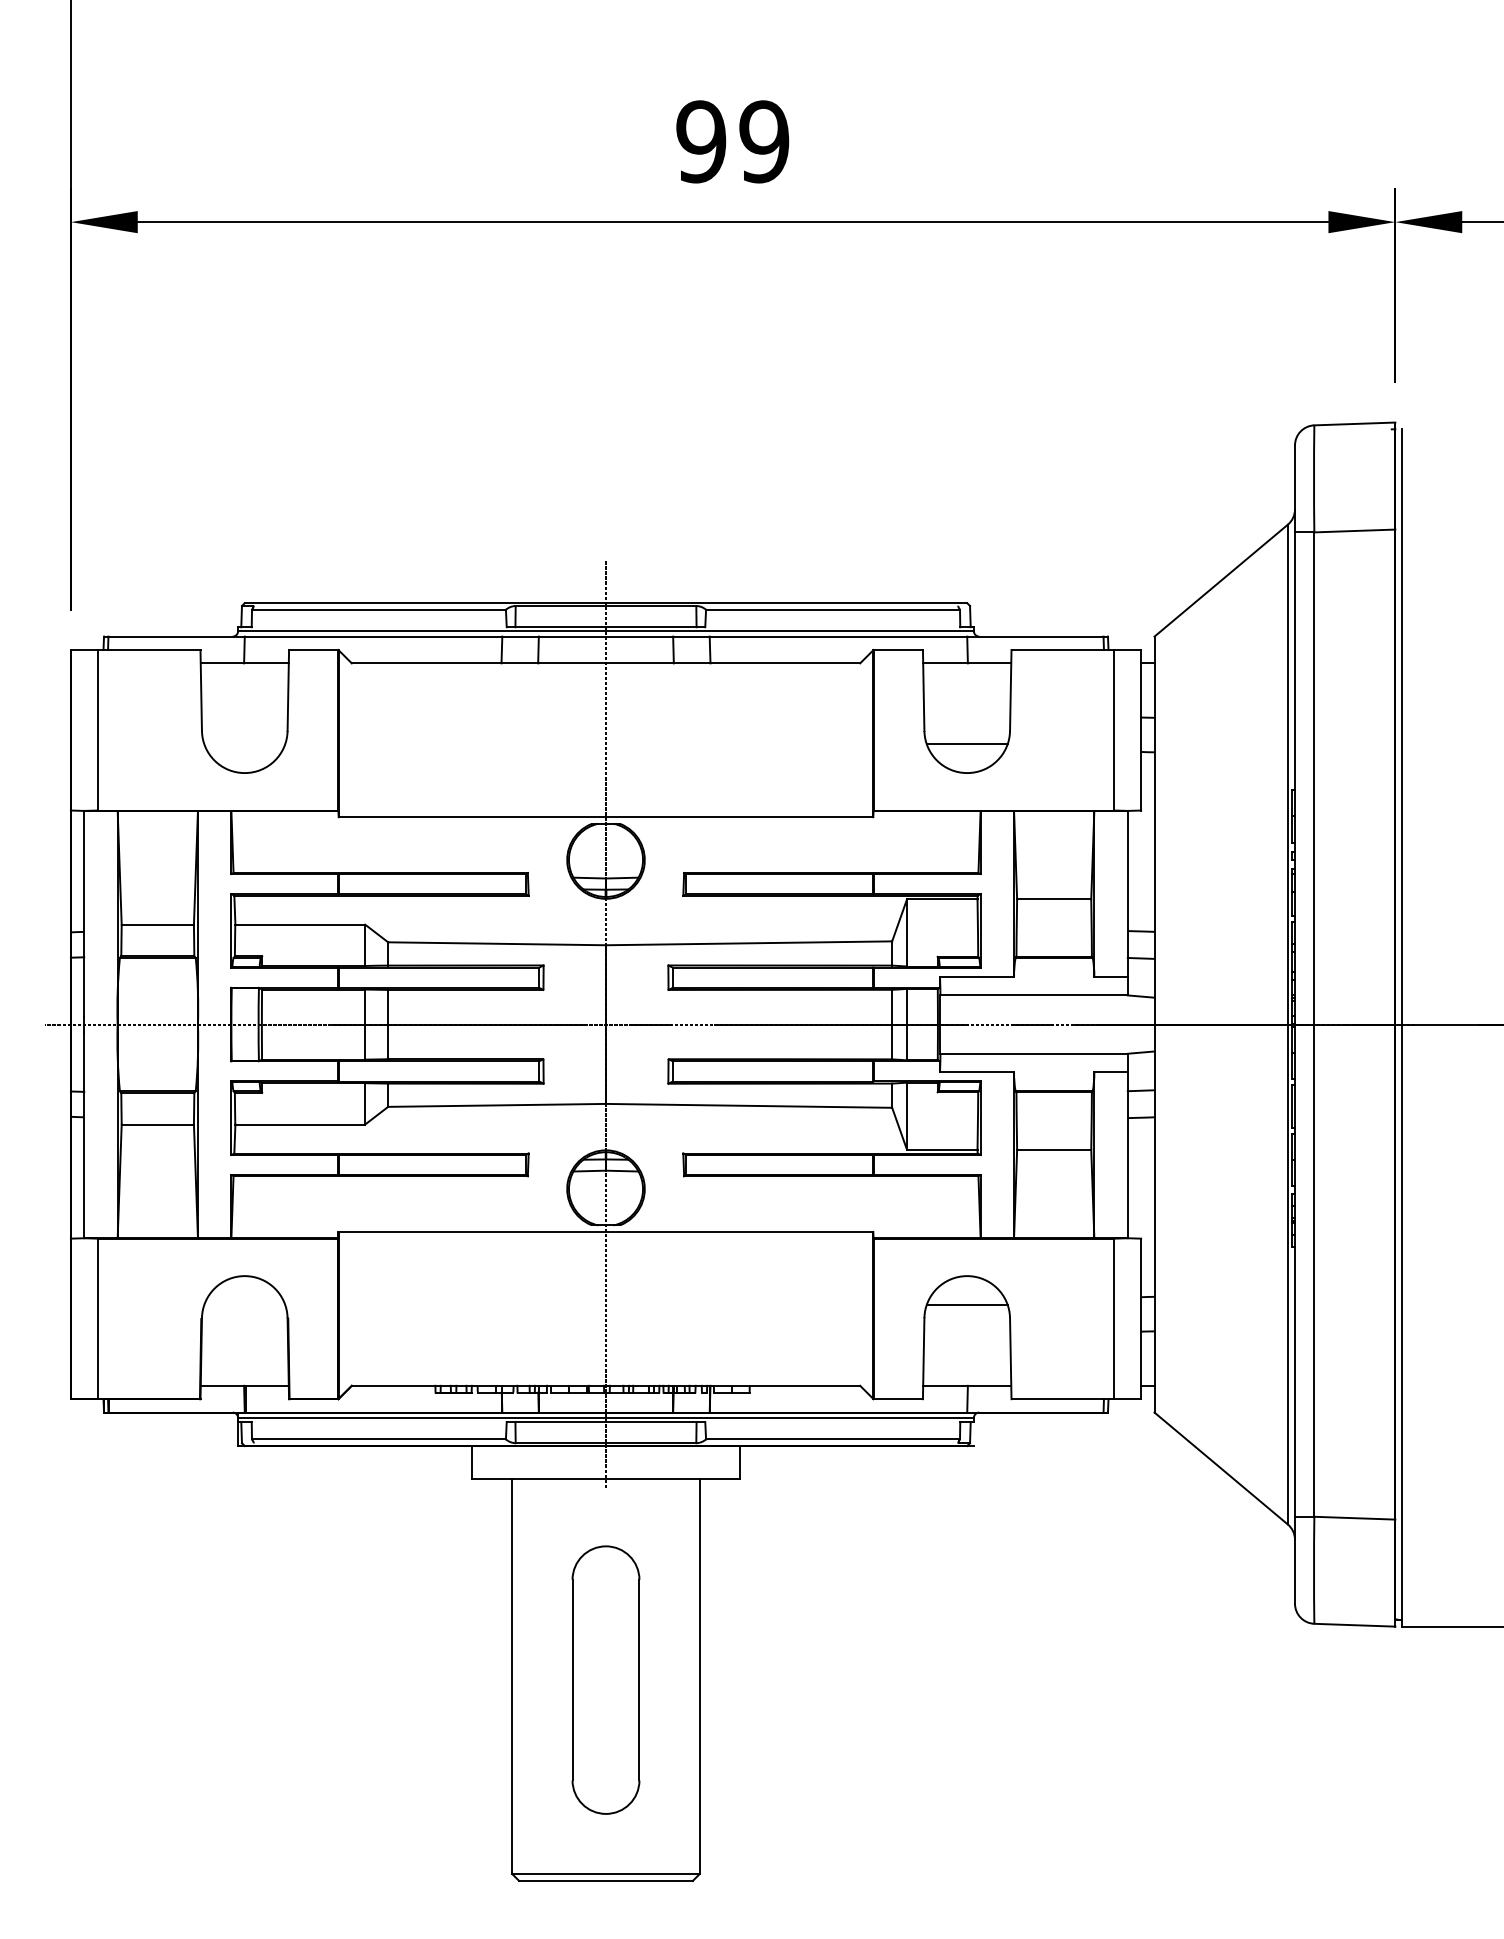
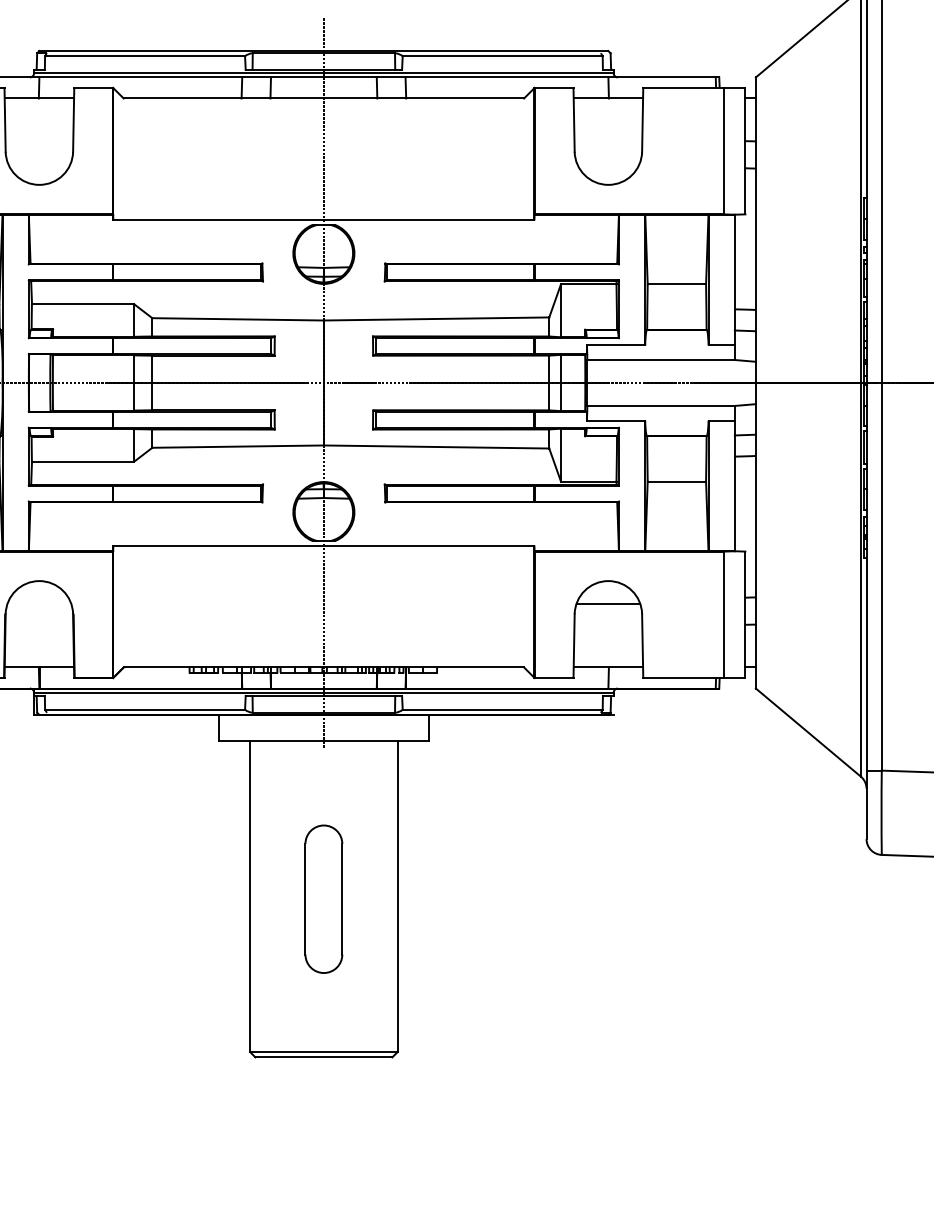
line: (966, 744) -> (607, 162), removed
part: (605, 1679) -> (323, 898), size x0.7

